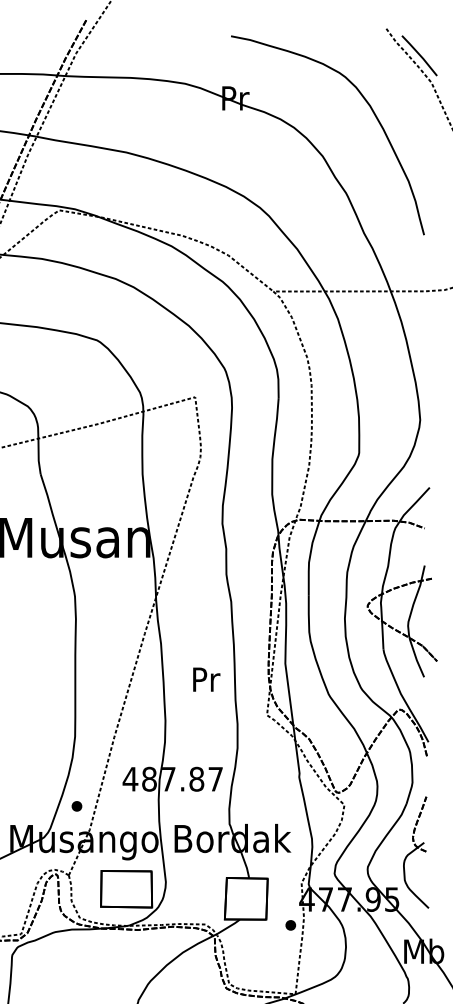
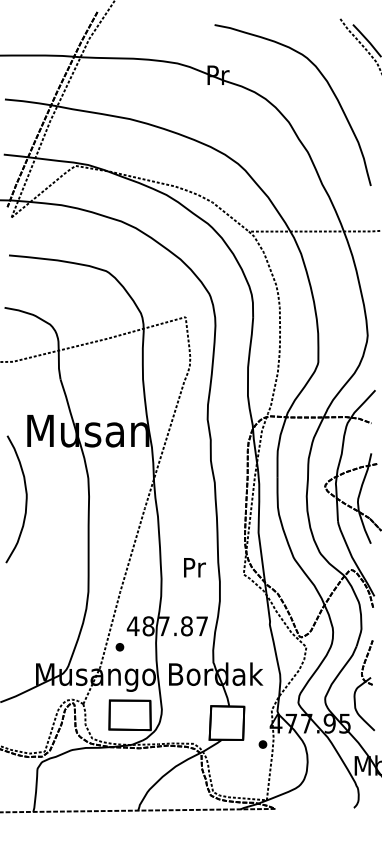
text: (206, 679) -> (194, 567), moved
part: (76, 806) -> (119, 647), moved

